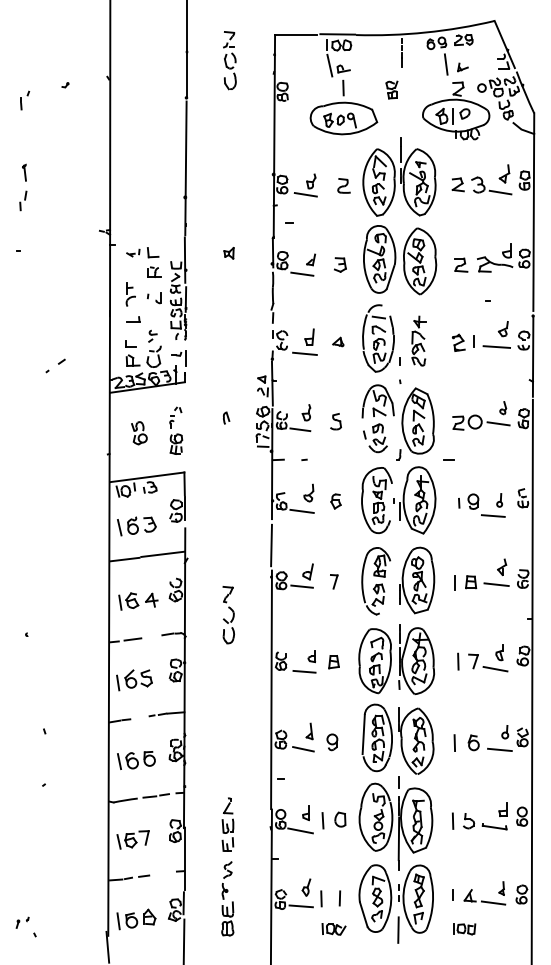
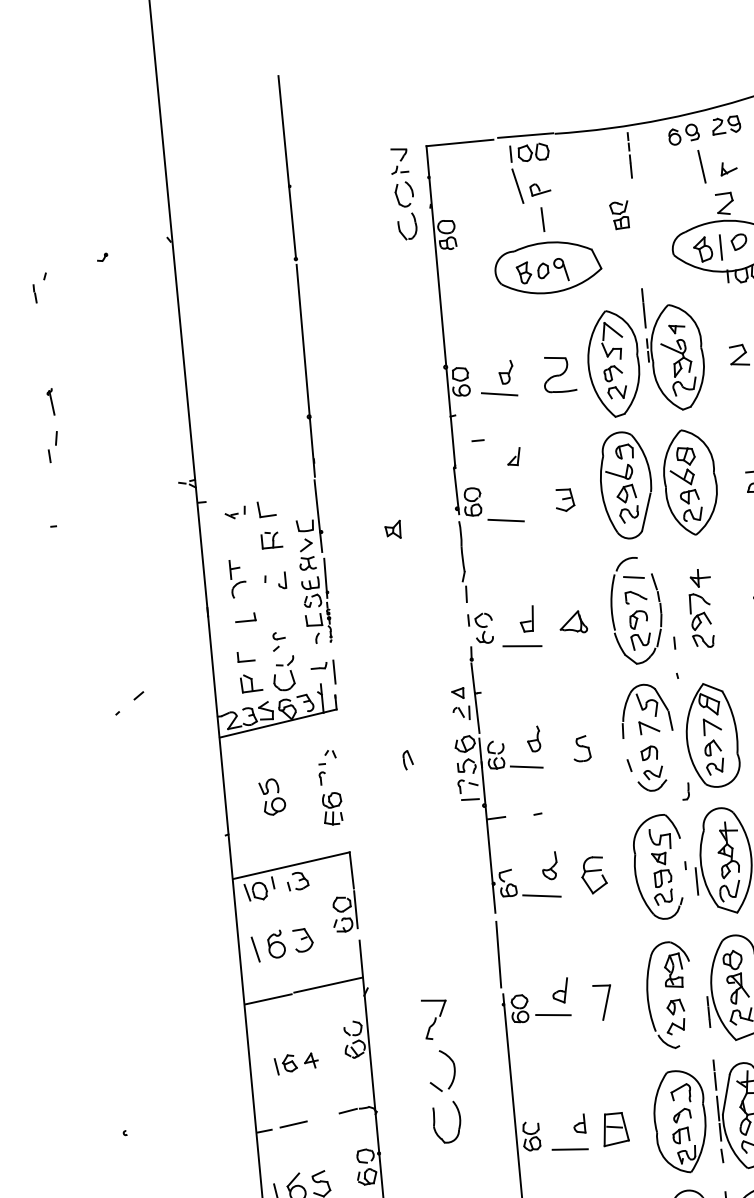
part: (229, 60) -> (403, 193), moved
part: (343, 185) -> (557, 373), size x1.6
part: (228, 253) -> (392, 530), moved
part: (310, 259) -> (513, 456), moved
part: (338, 341) -> (573, 621), size x1.6
part: (335, 501) -> (593, 875), size x1.6
part: (334, 581) -> (603, 1002), size x1.6
part: (138, 601) -> (296, 1063), size x0.7
part: (228, 615) -> (441, 1071), size x1.6
part: (333, 662) -> (614, 1130), size x1.6

